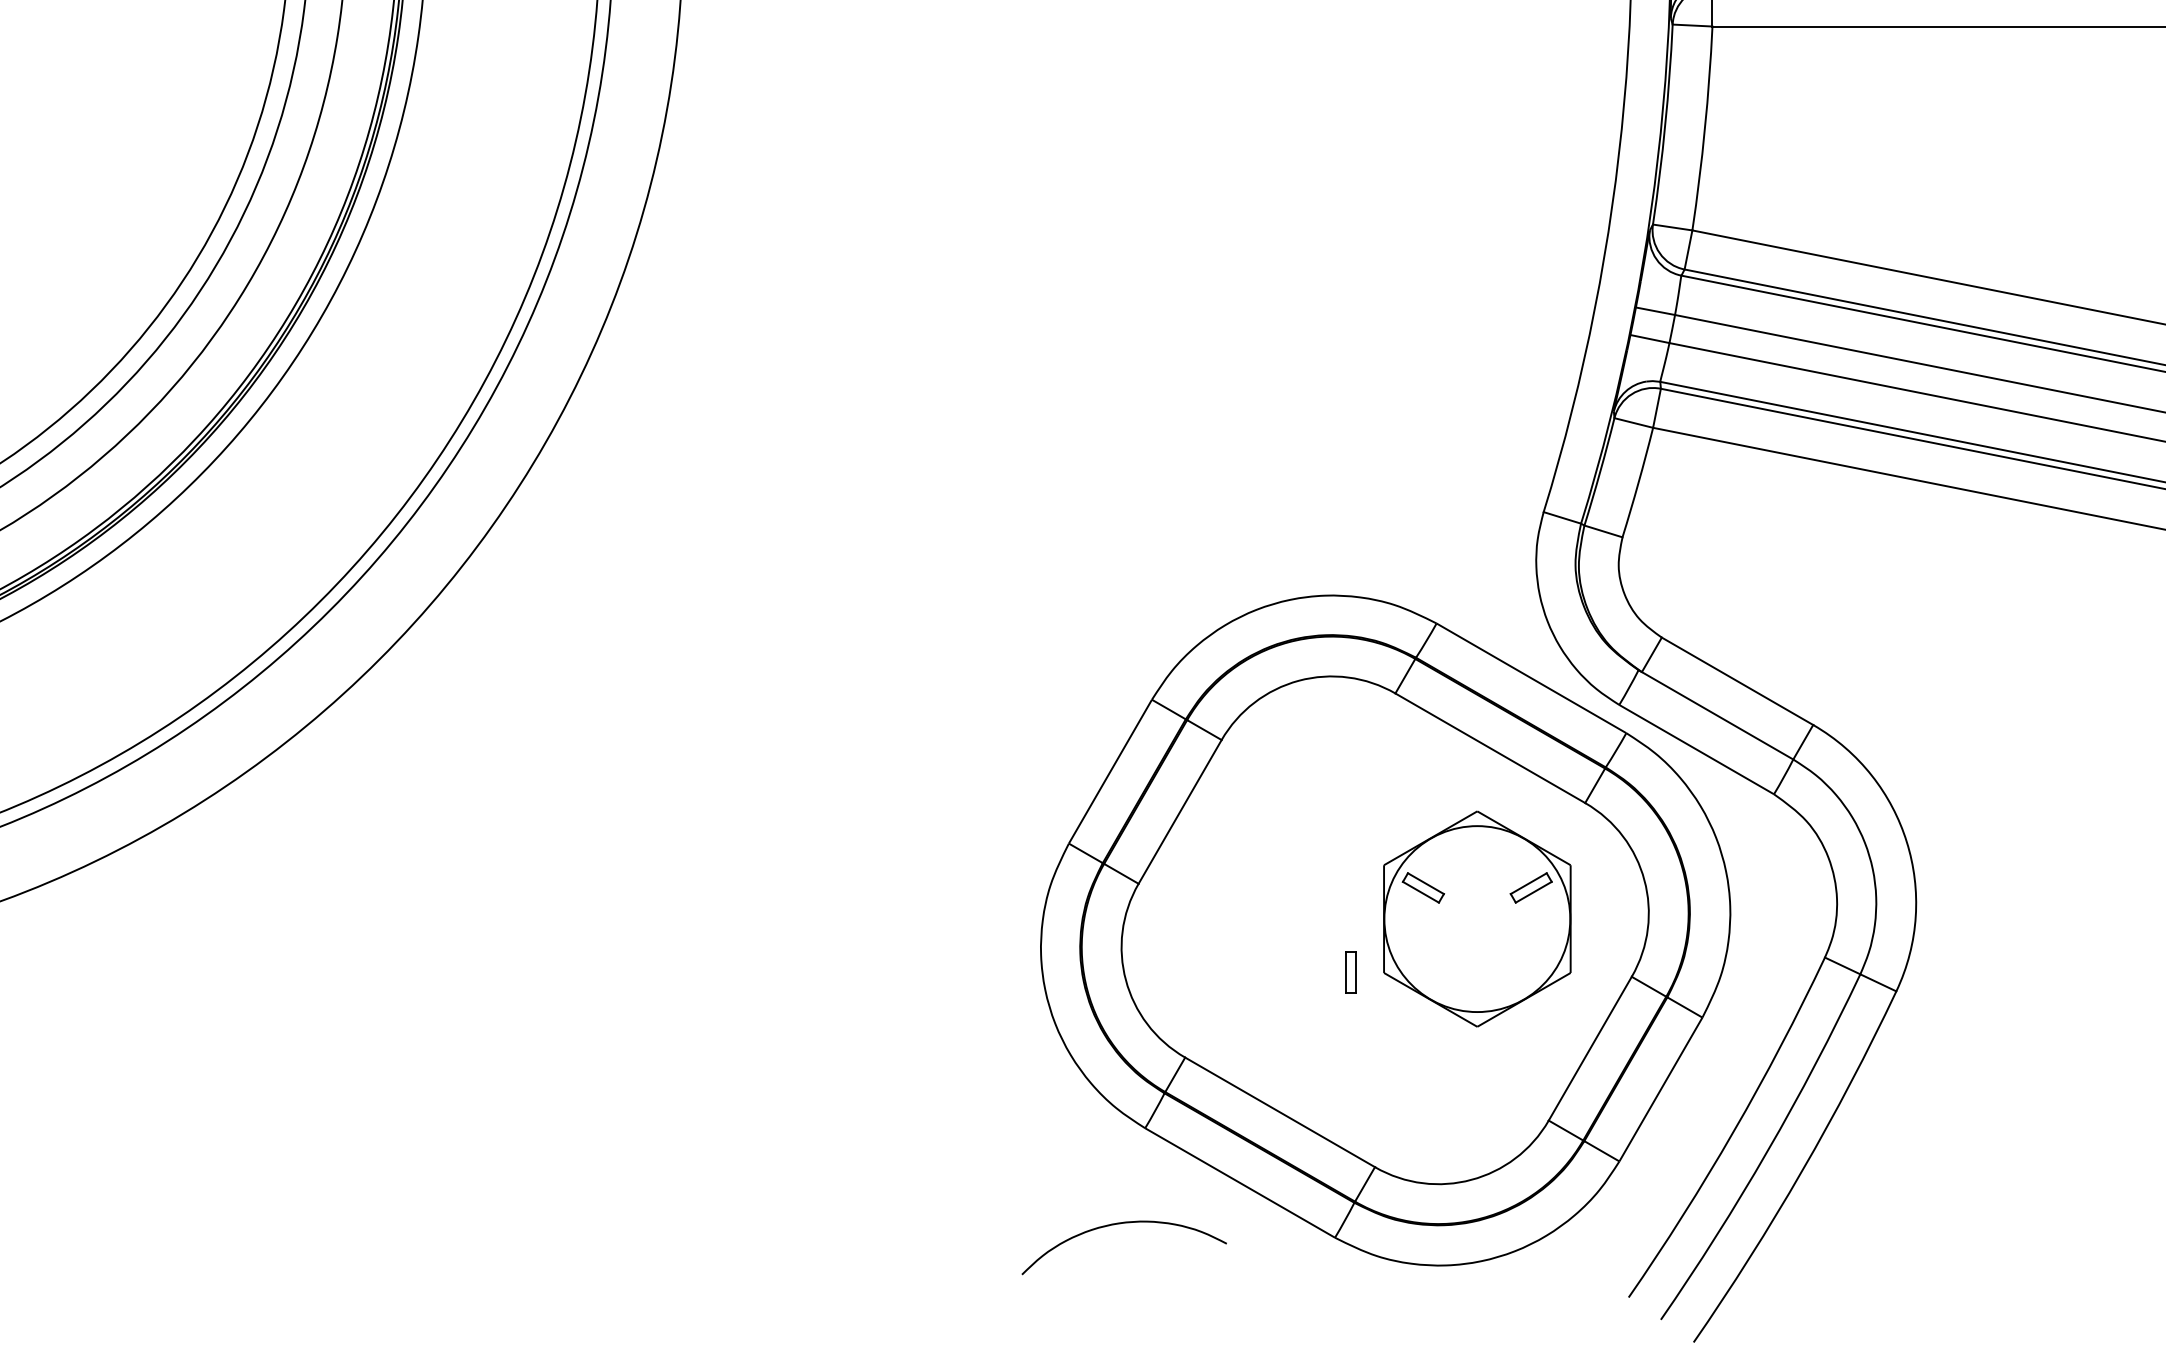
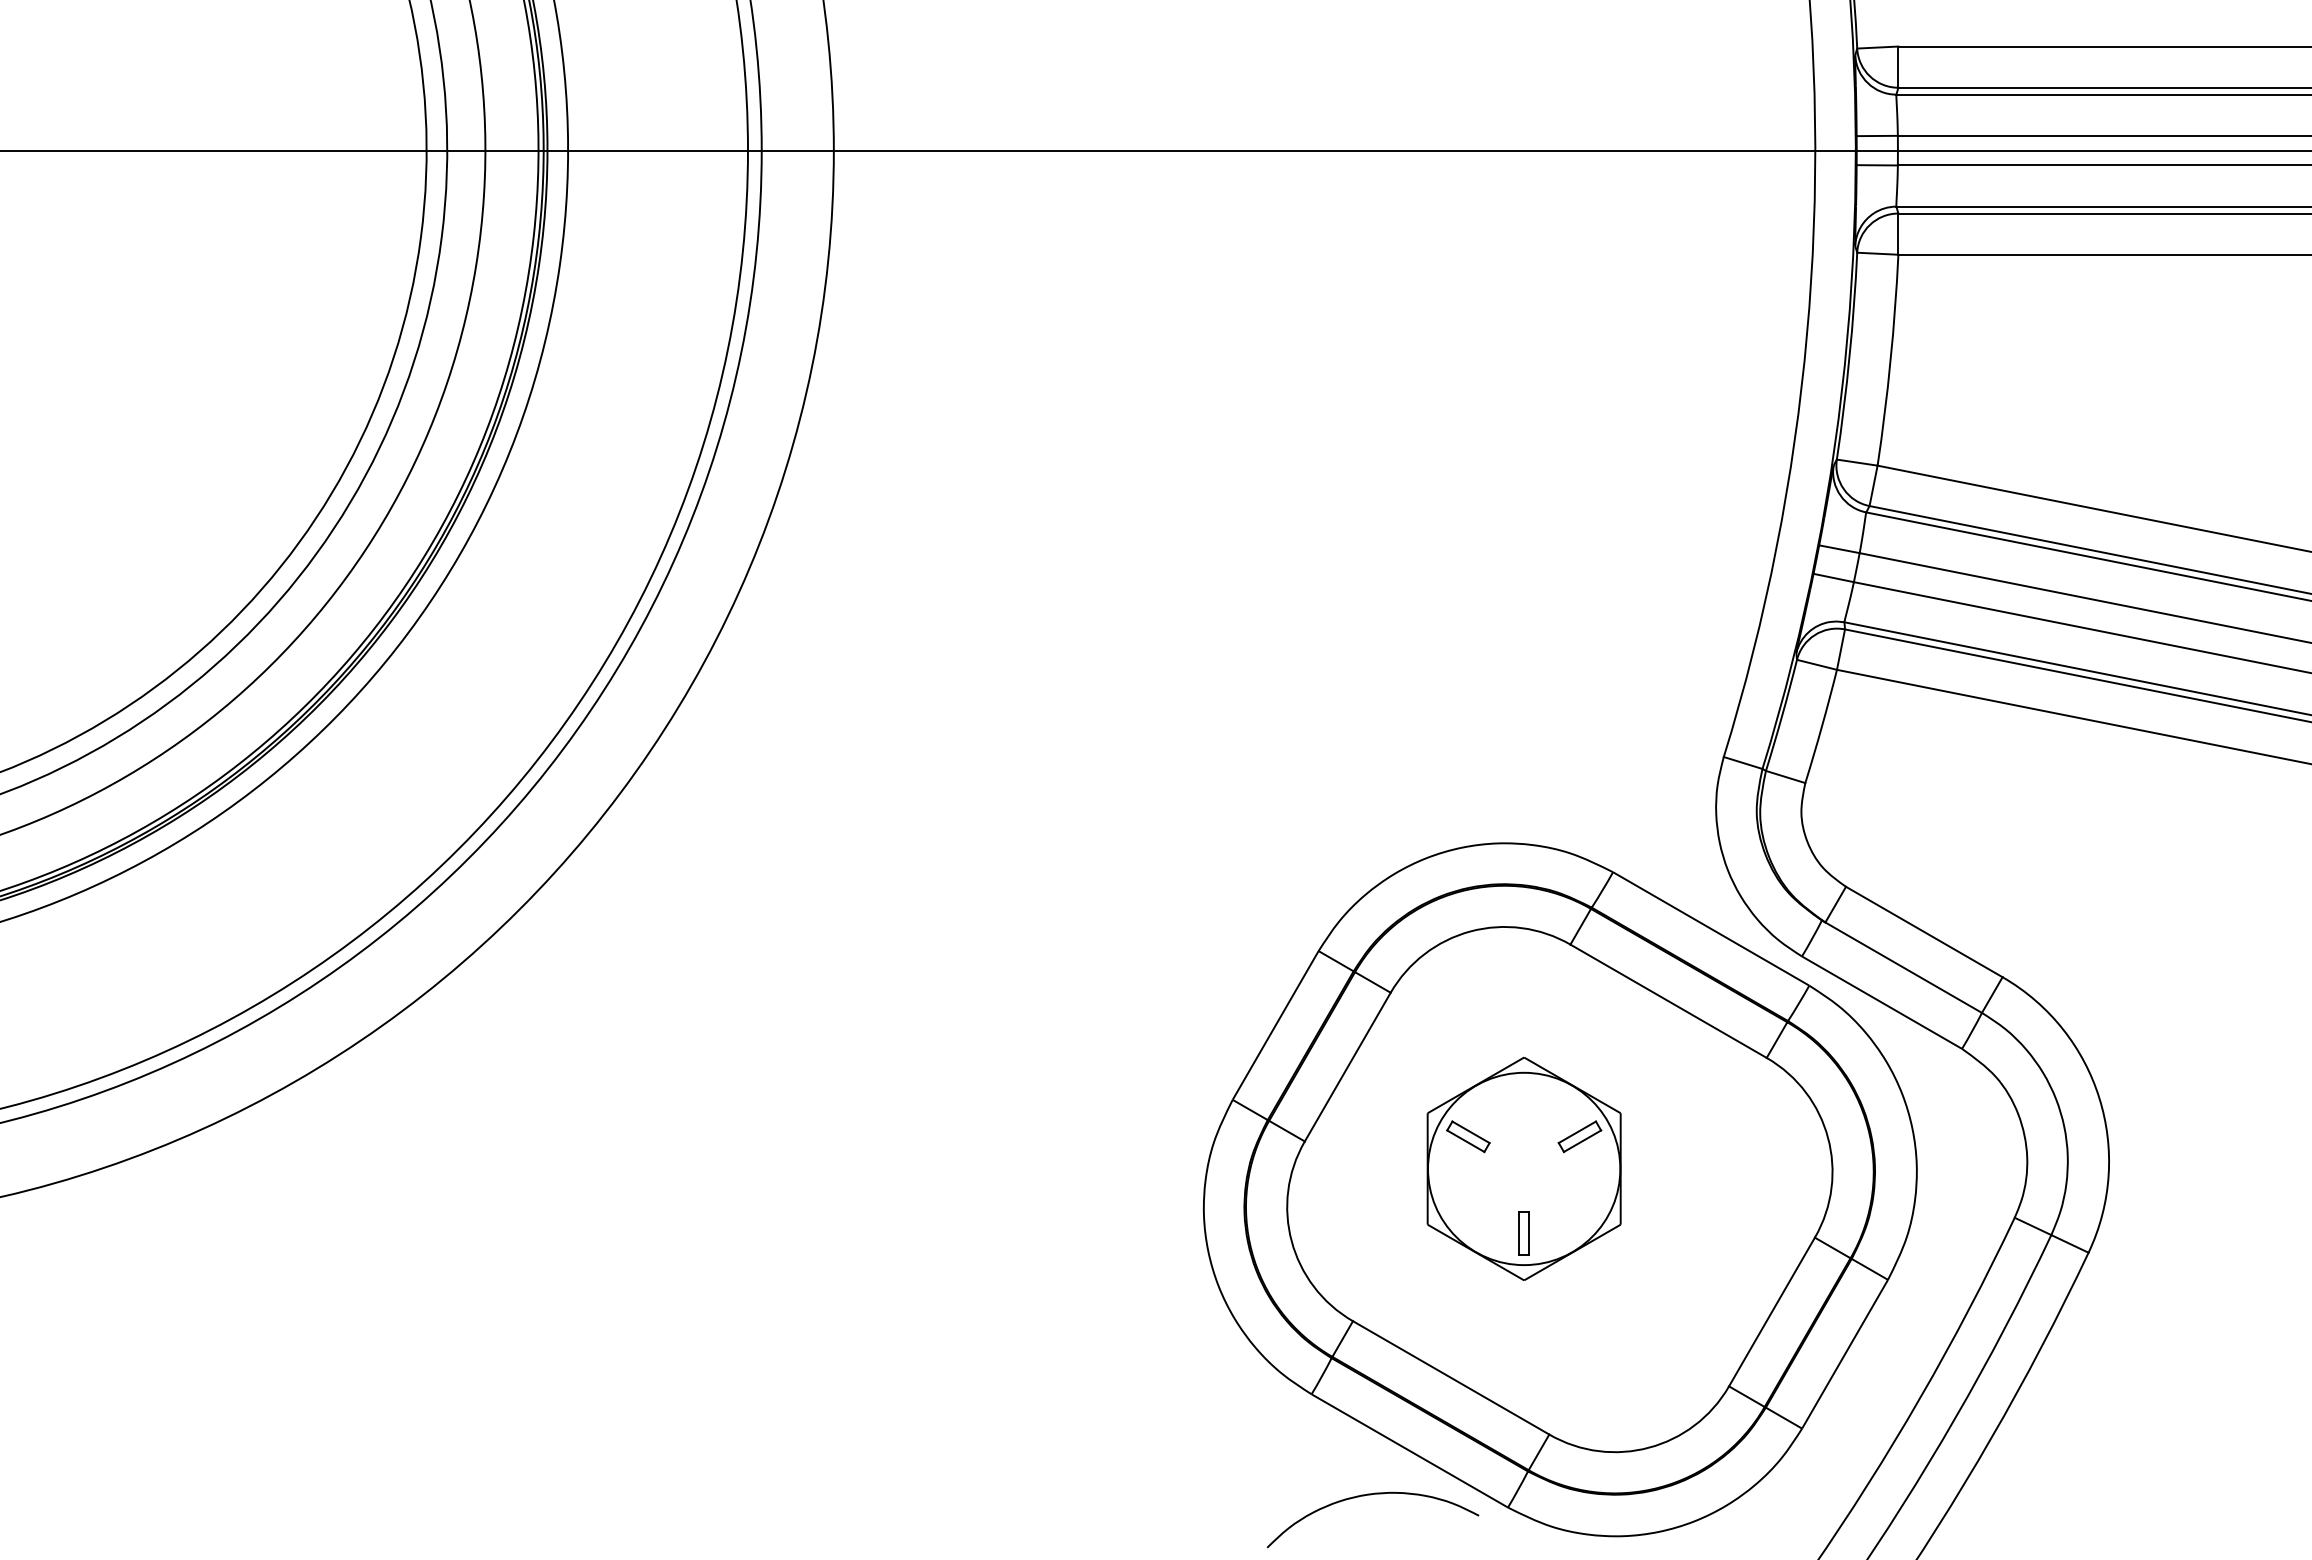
part: (1476, 918) -> (1523, 1168), moved
curve: (1122, 1224) -> (1371, 1495), moved

